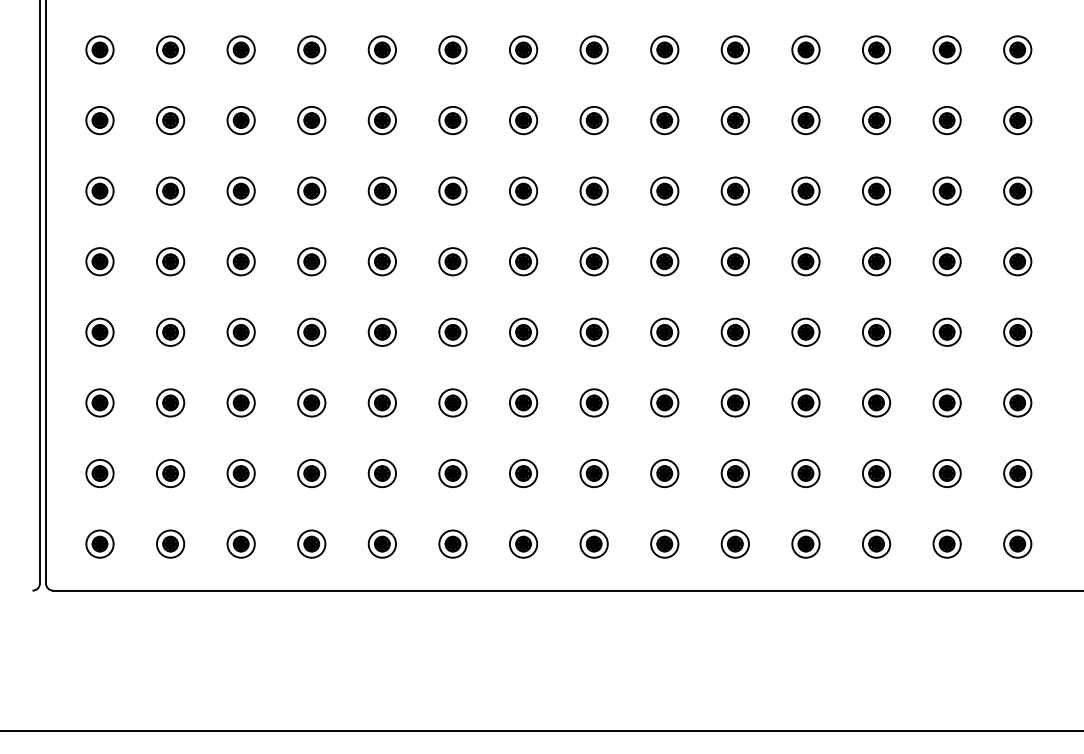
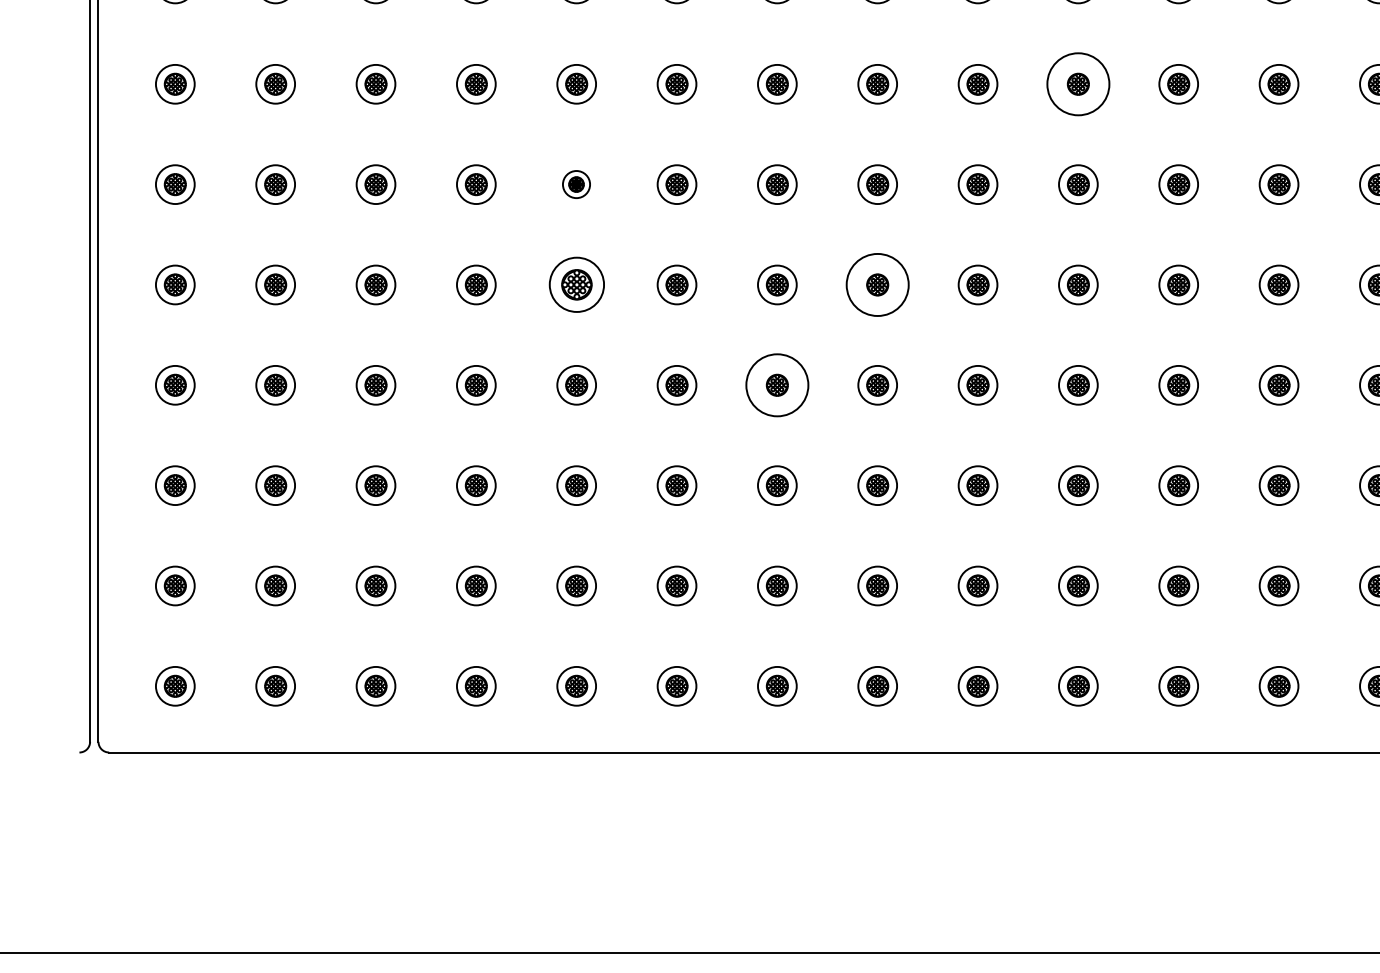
circle: (735, 120) -> (1078, 84), size x1.6
part: (381, 190) -> (575, 183), size x0.7
part: (381, 261) -> (575, 284), size x1.4
circle: (593, 261) -> (876, 284), size x1.6
circle: (523, 331) -> (777, 384), size x1.6

